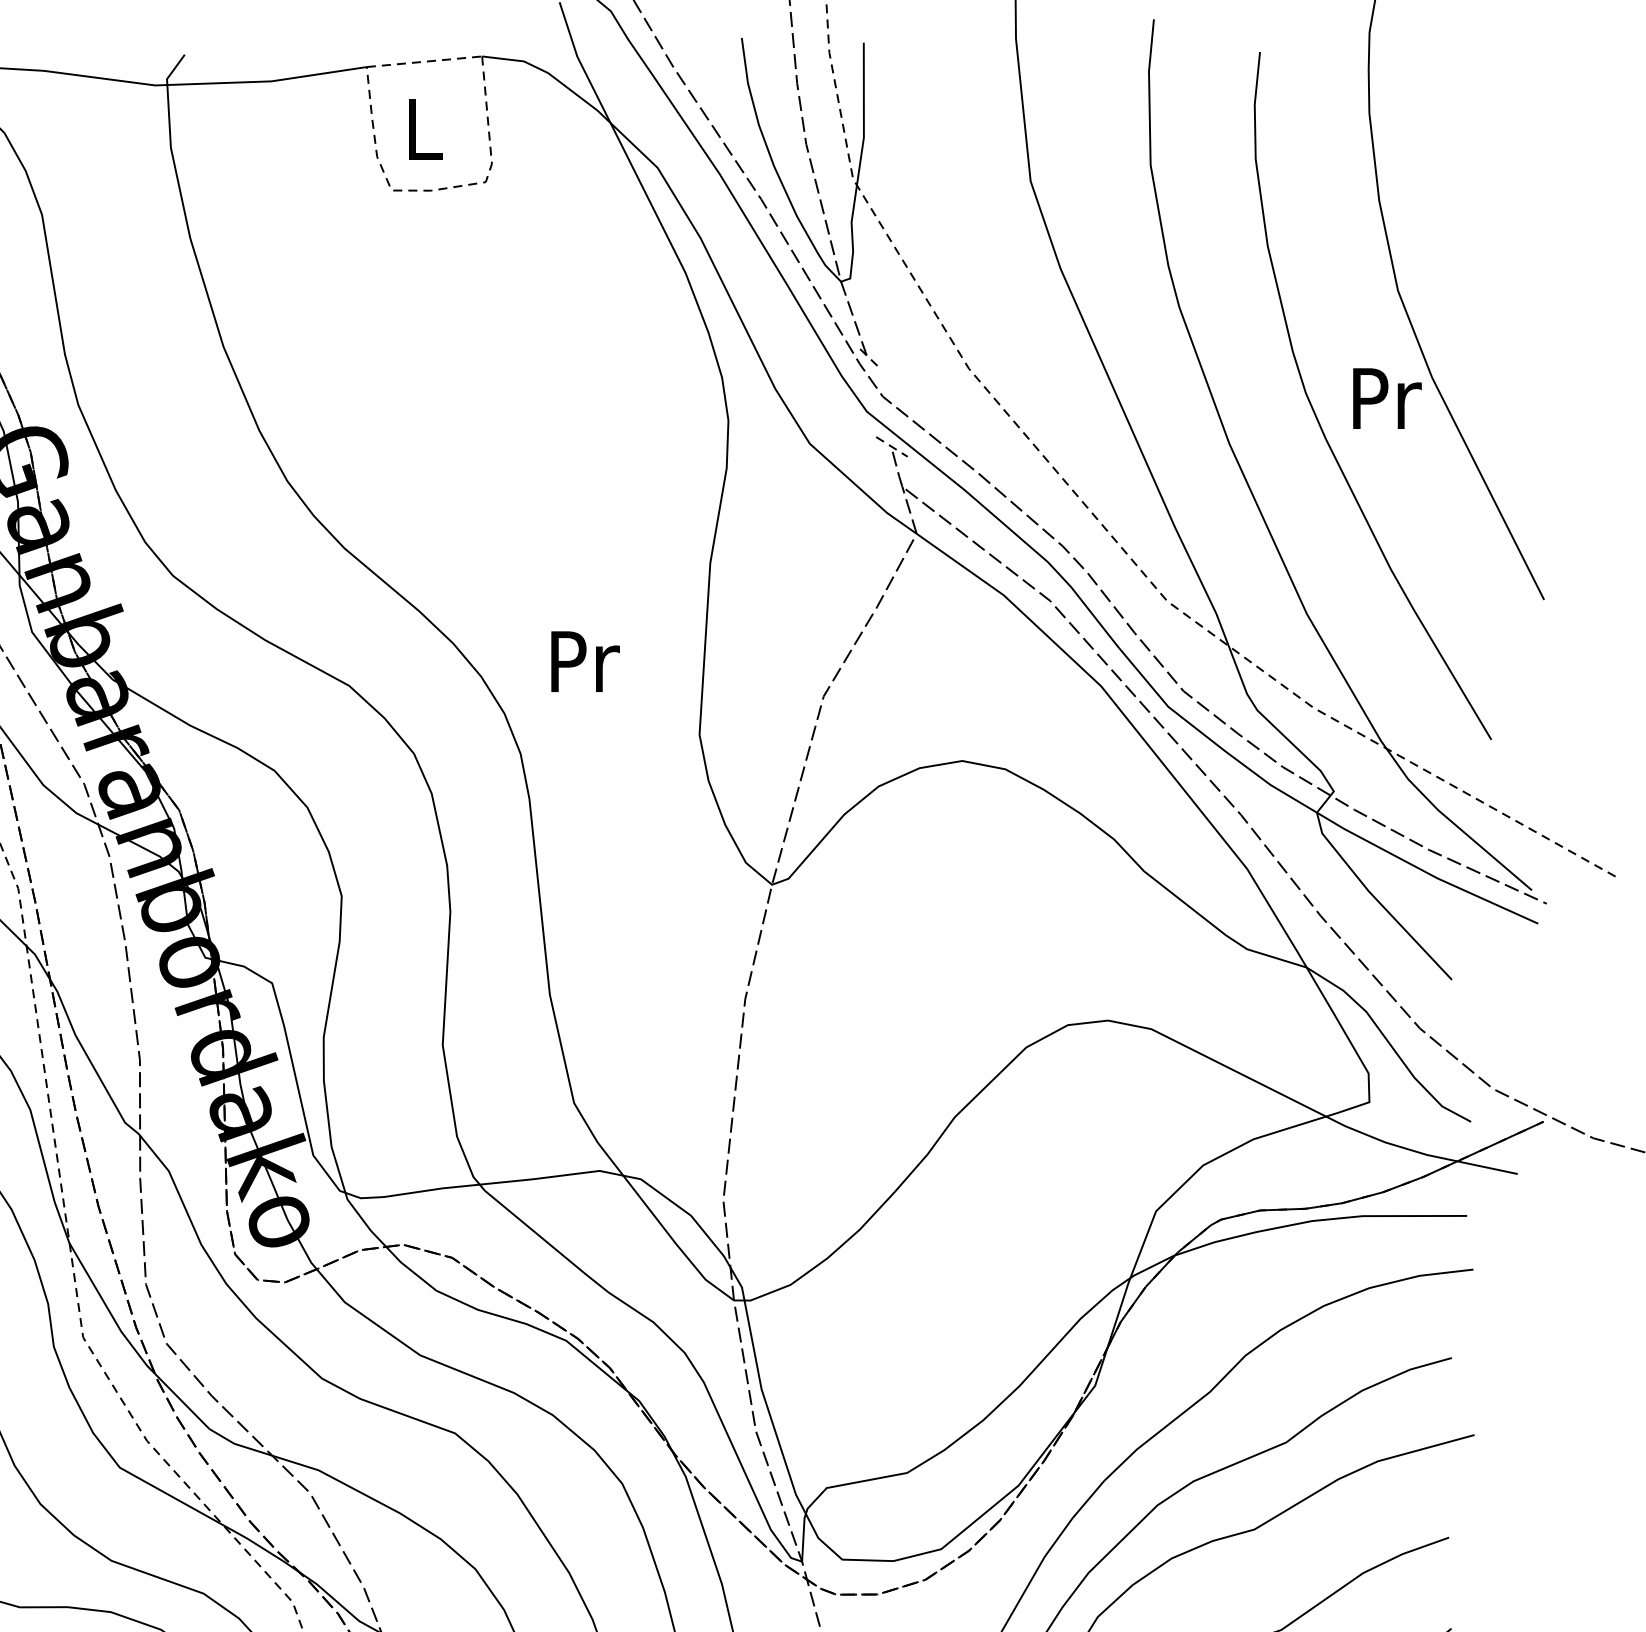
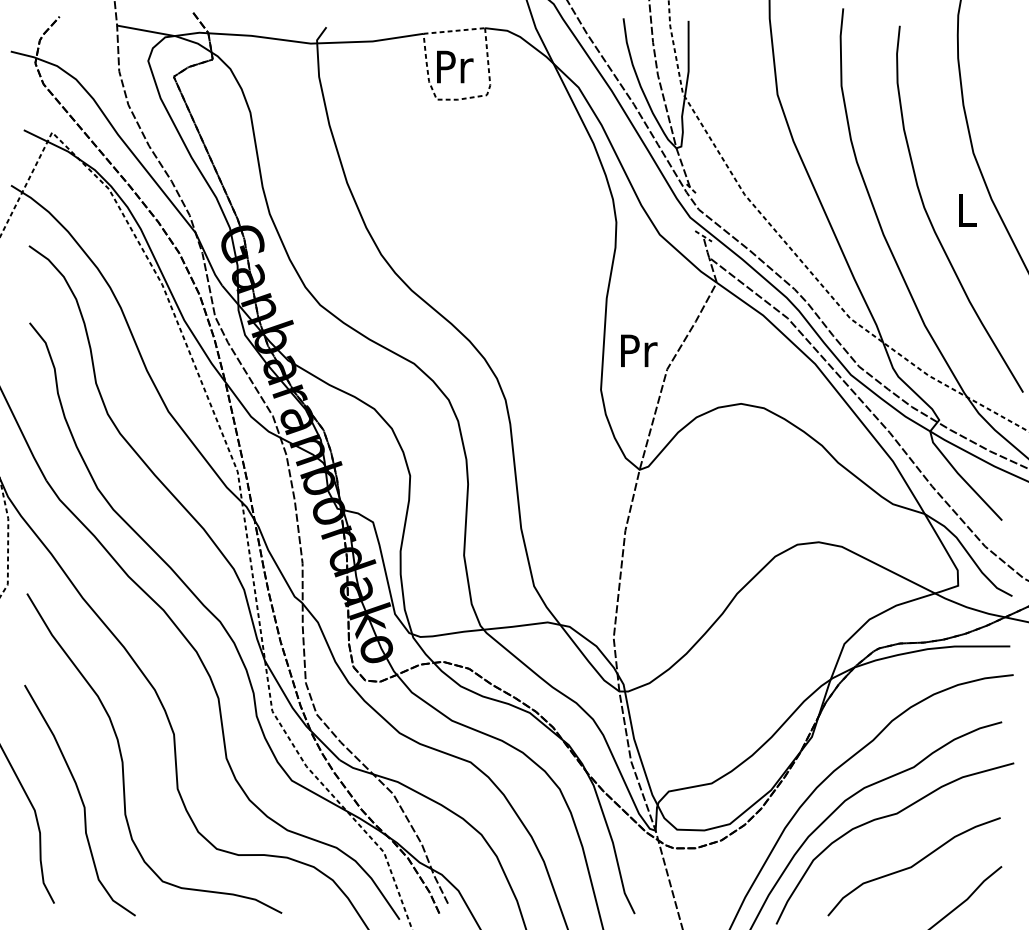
text: (426, 128) -> (455, 66), L -> Pr
text: (1386, 398) -> (967, 210), Pr -> L
text: (586, 660) -> (639, 350), moved

